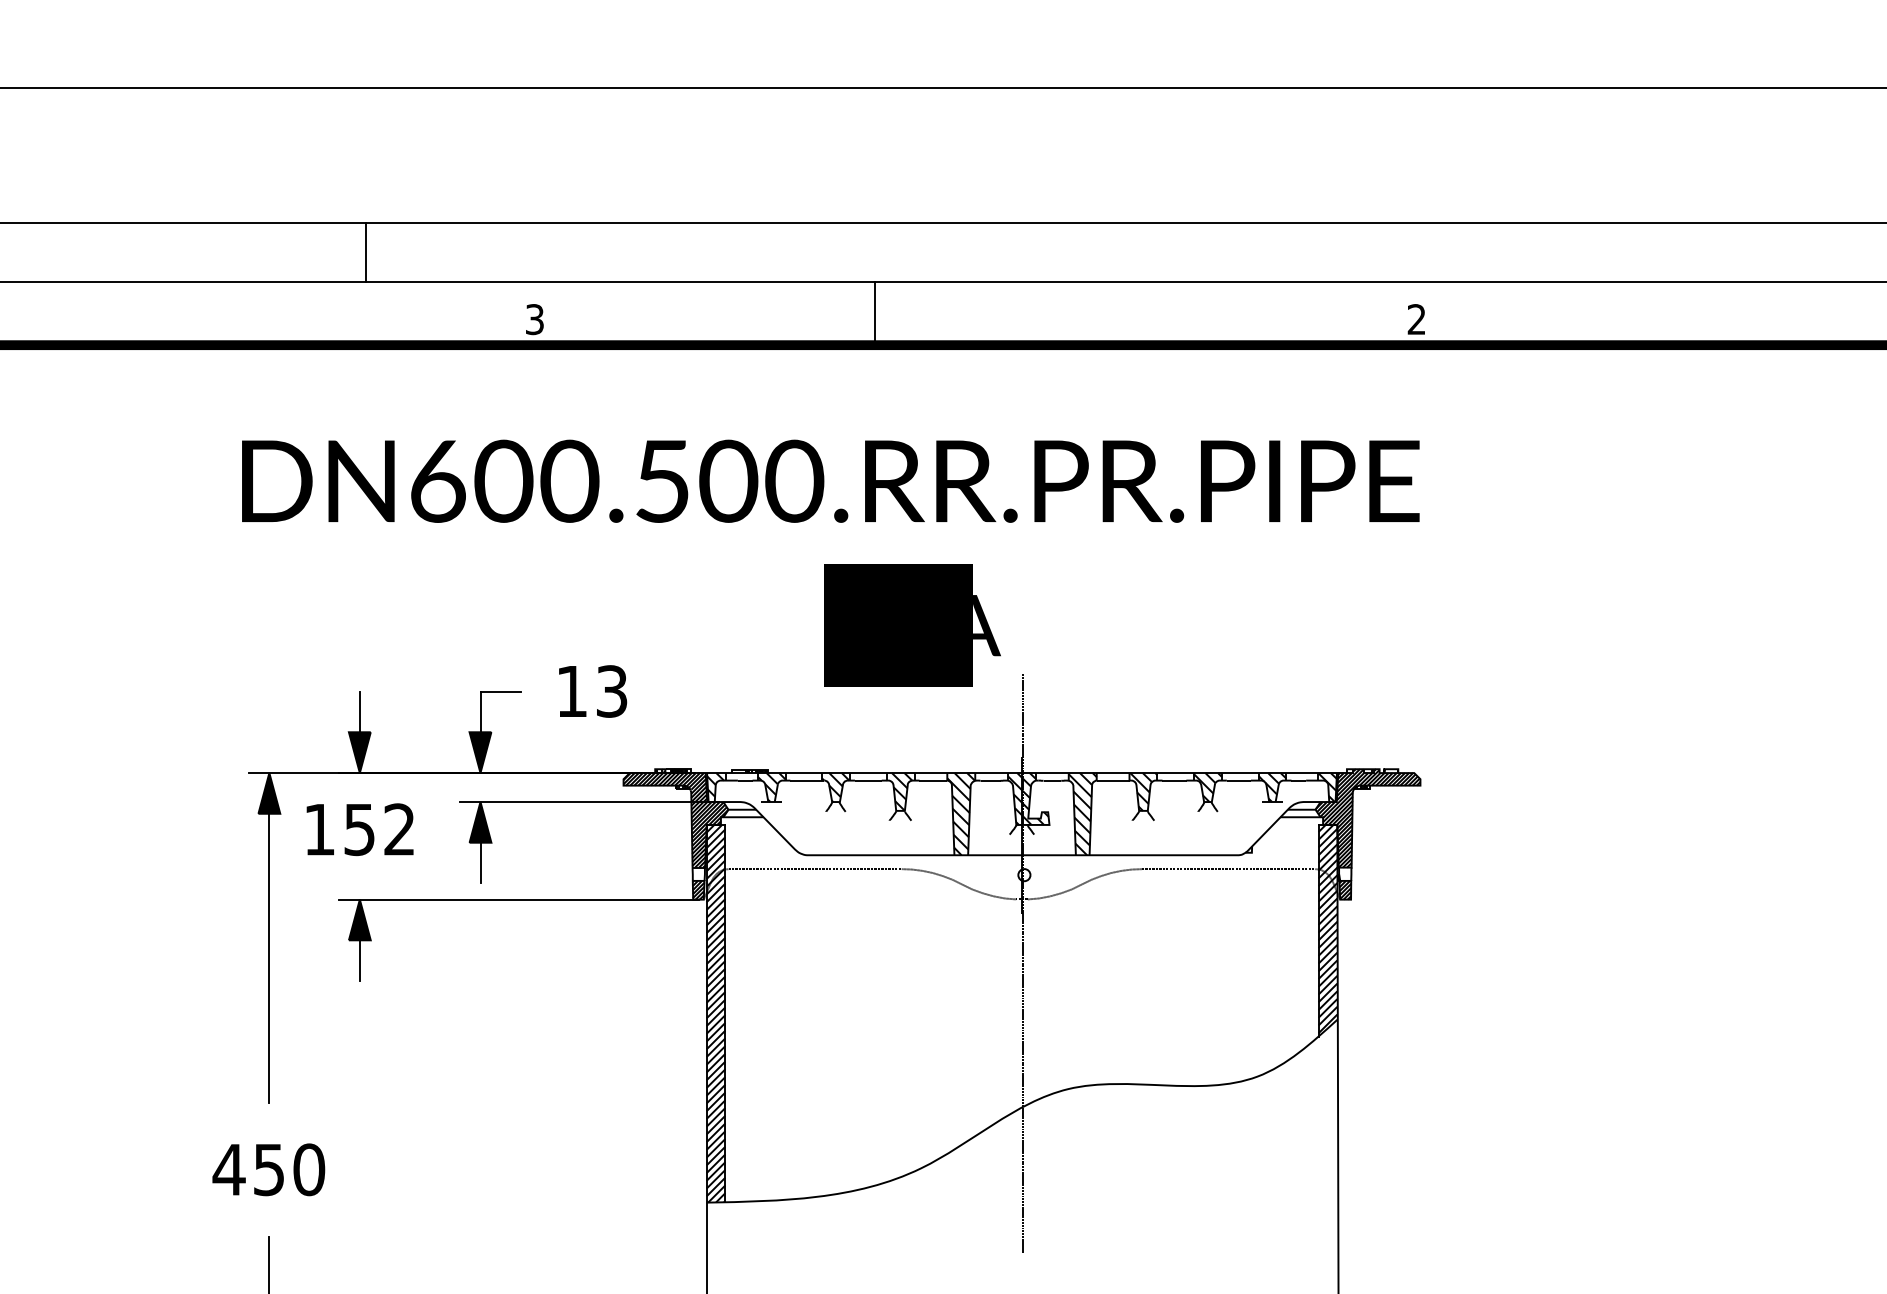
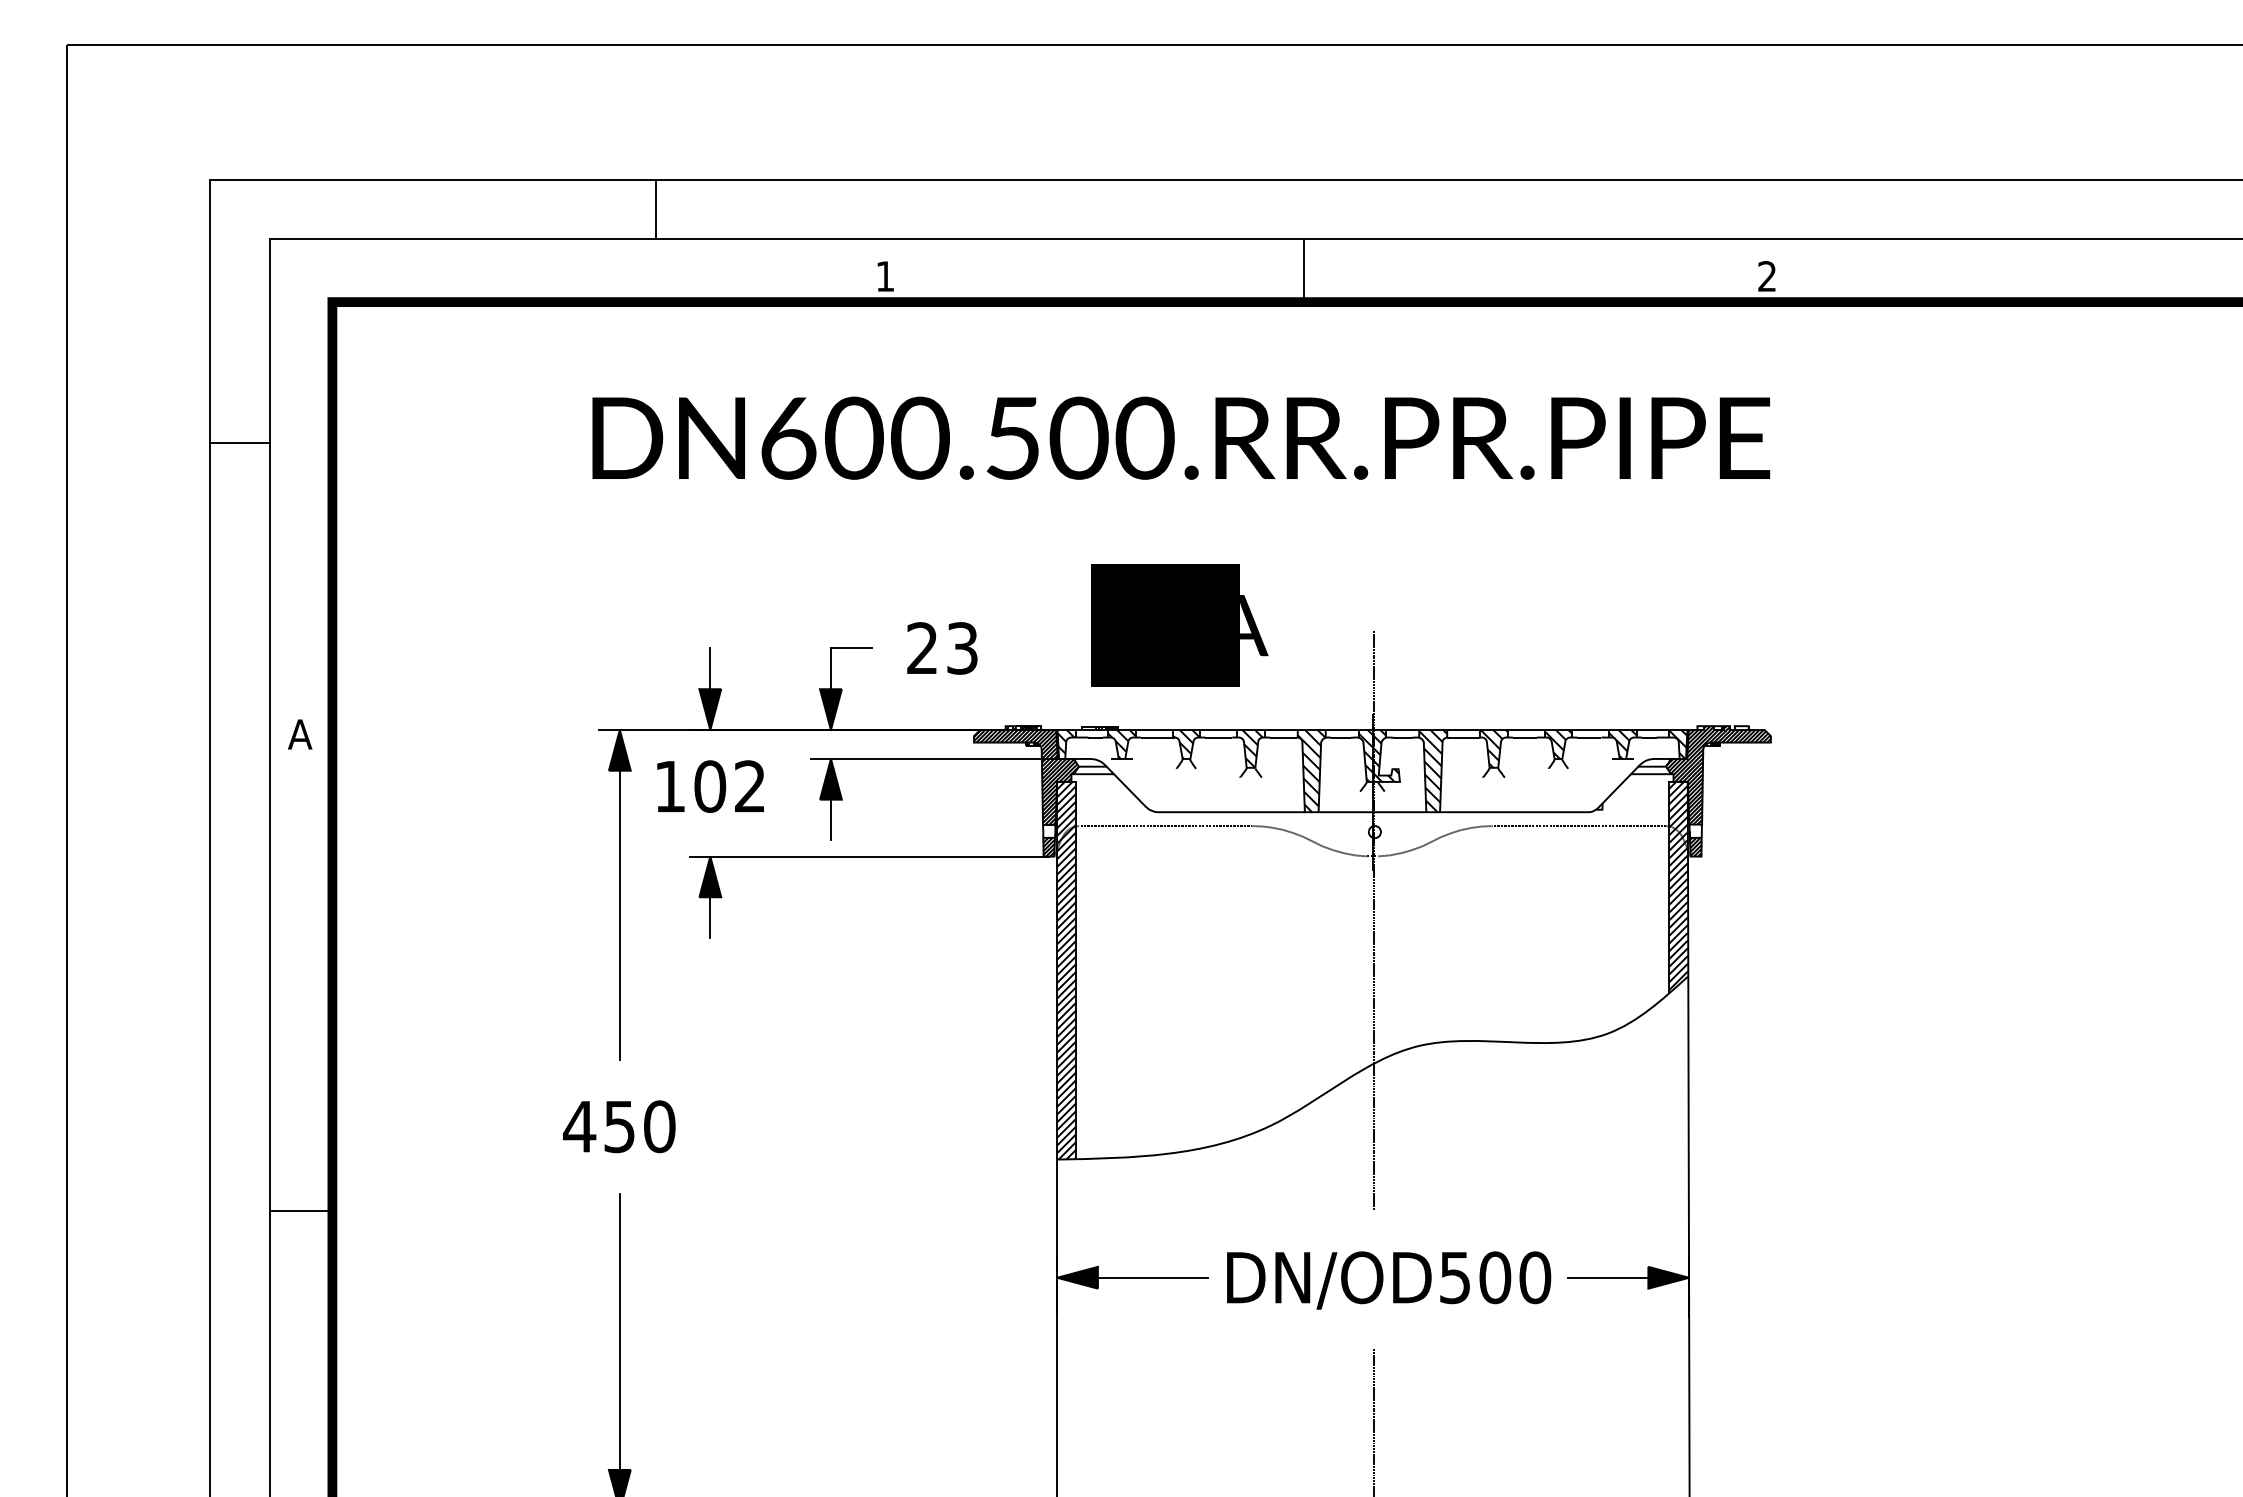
line: (366, 252) -> (656, 209), moved
line: (875, 312) -> (1304, 269), moved
text: (535, 319) -> (885, 276), 3 -> 1
text: (912, 625) -> (1179, 625), moved
text: (571, 690) -> (921, 647), 13 -> 23
text: (360, 829) -> (710, 786), 152 -> 102

